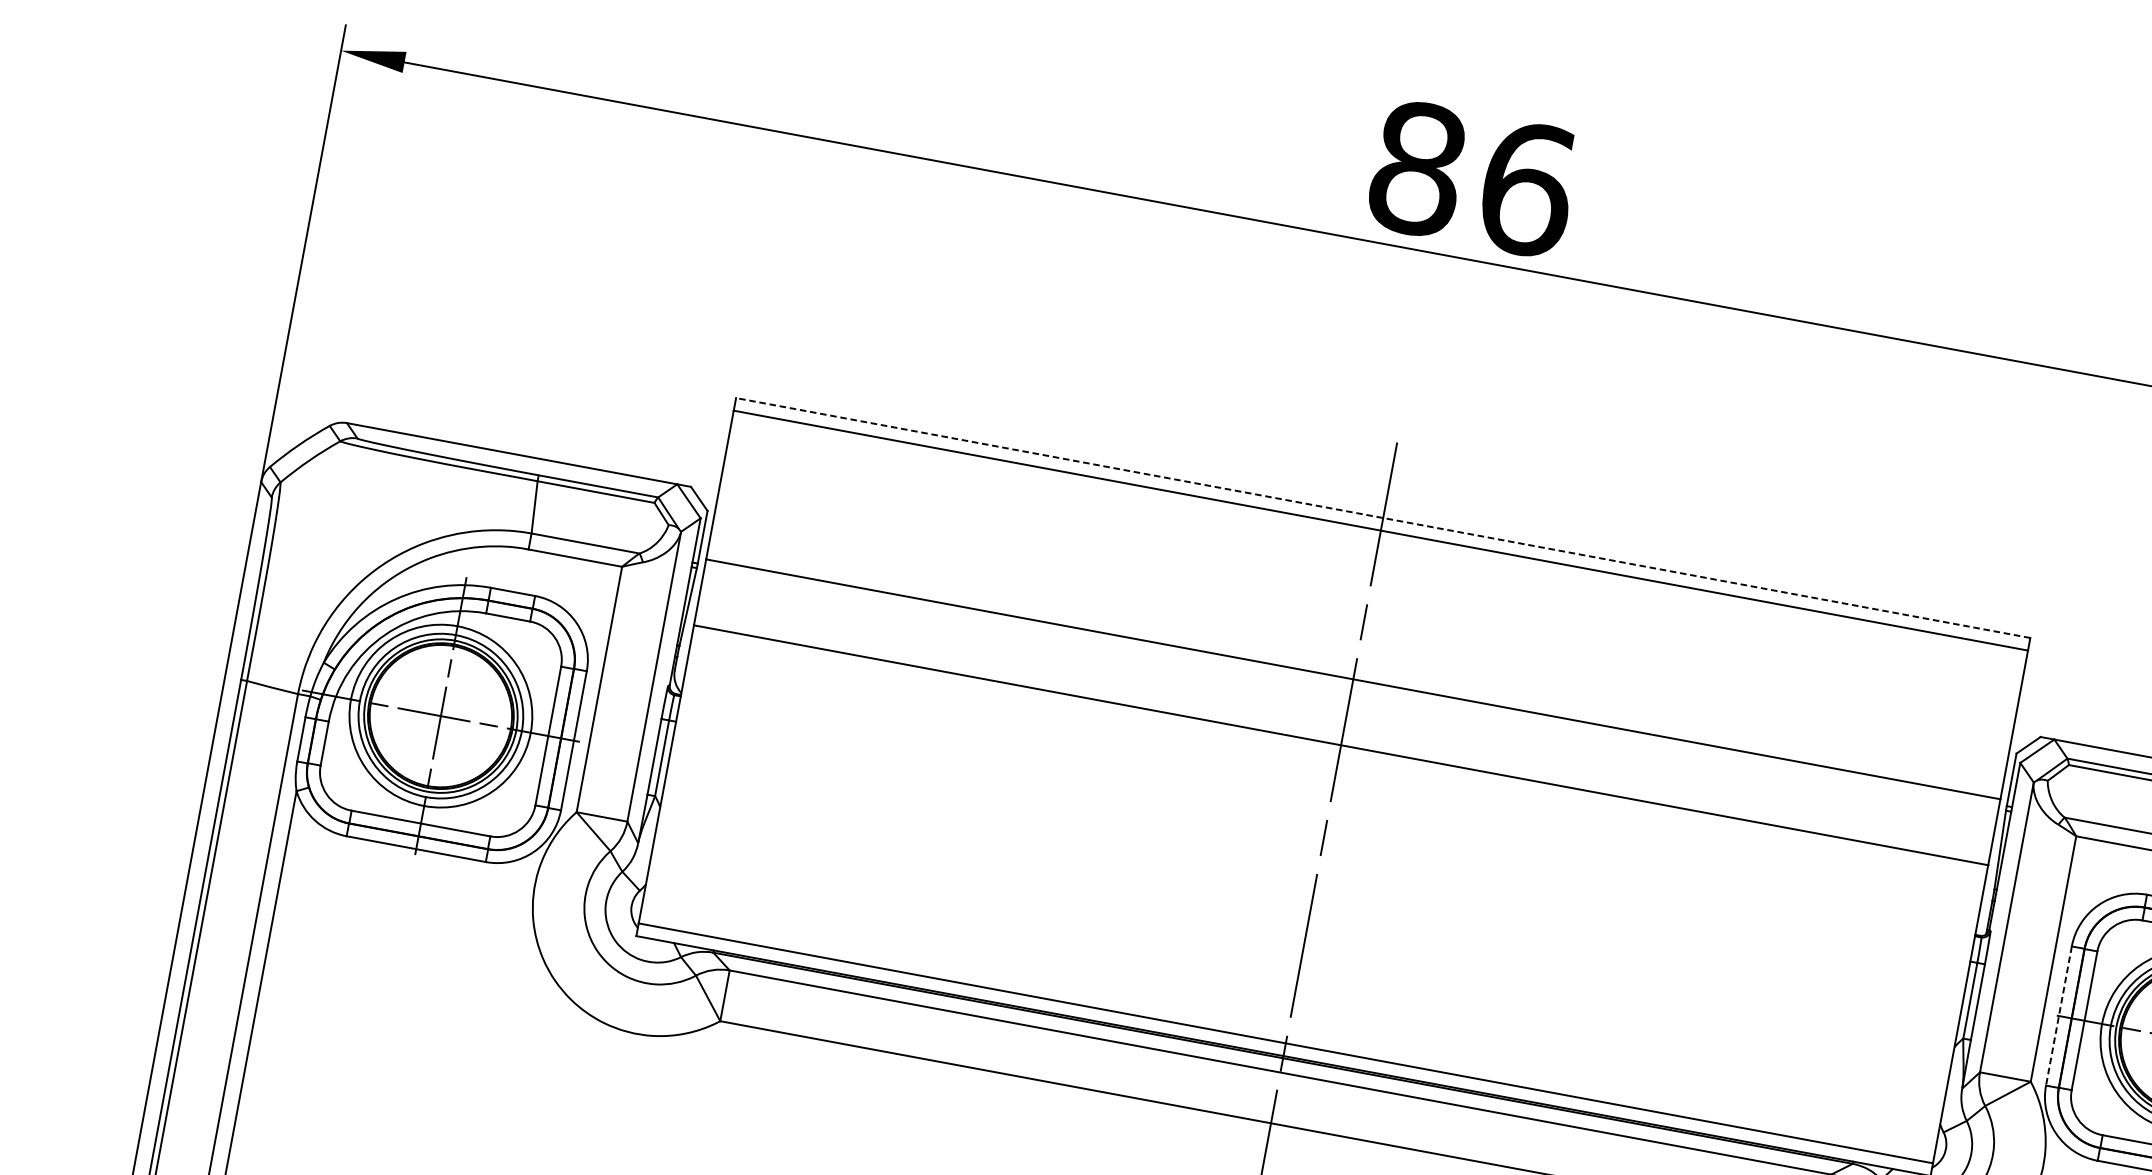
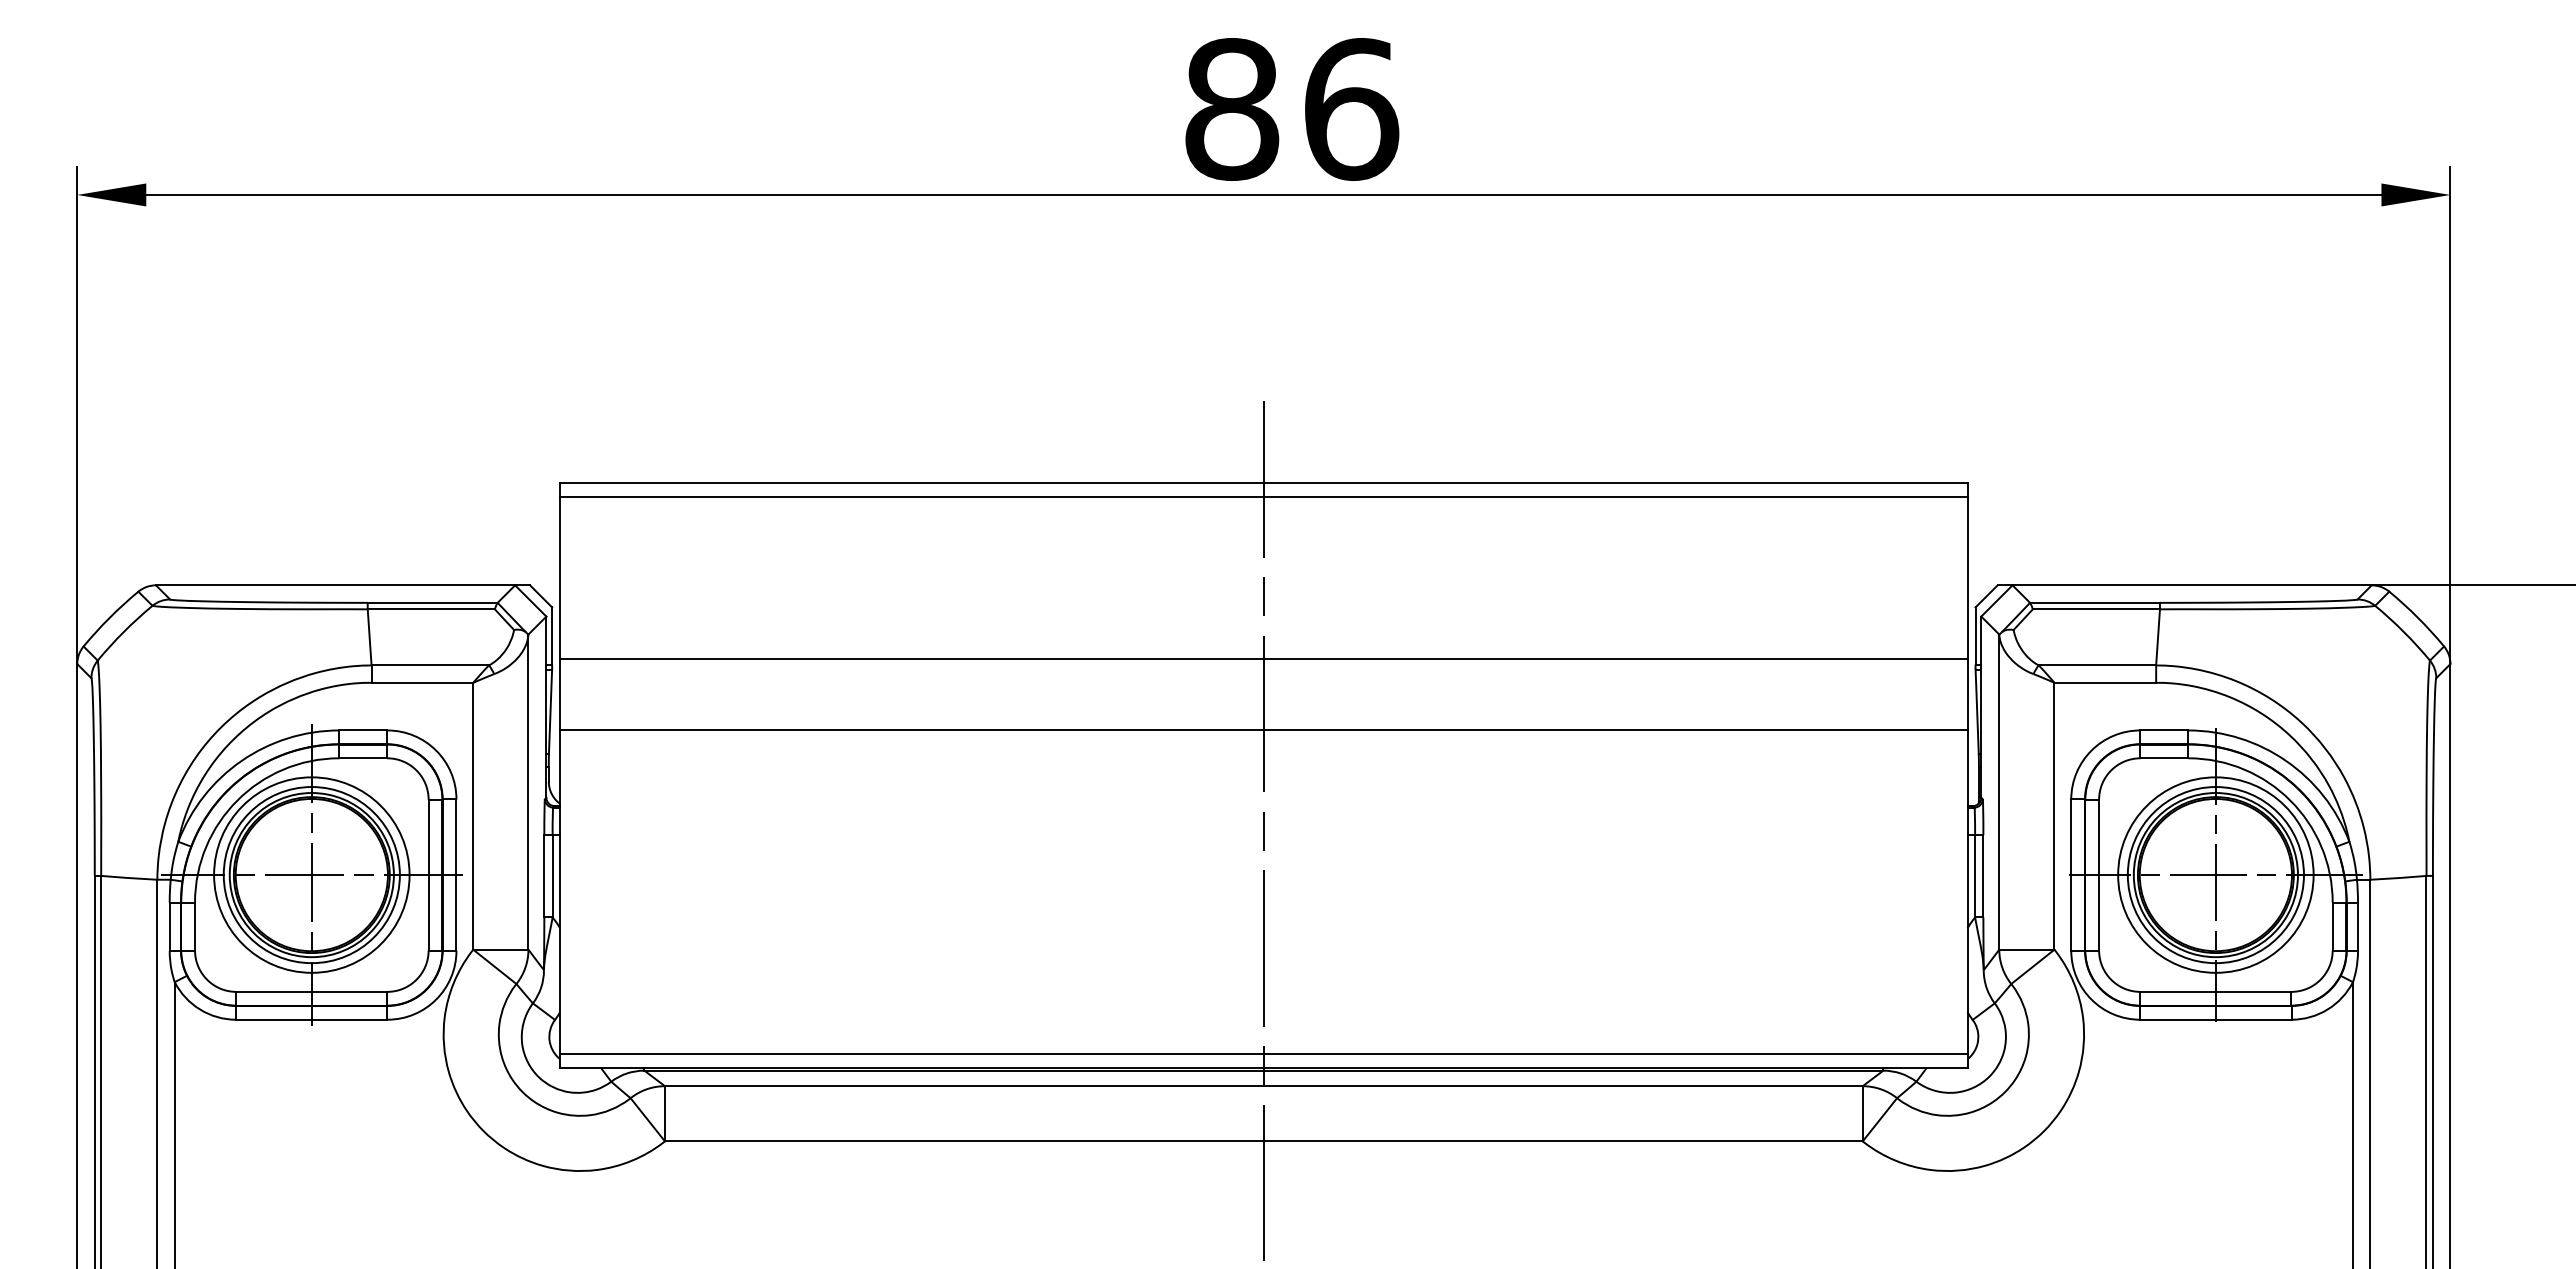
line: (1382, 518) -> (1263, 483), dashed -> solid
line: (2059, 1016) -> (2071, 875), dashed -> solid

